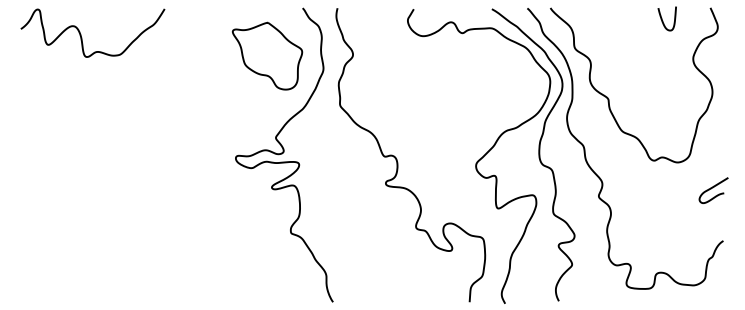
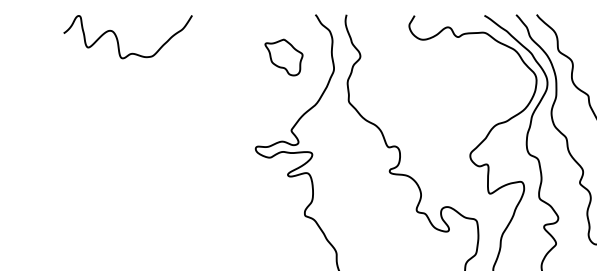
part: (267, 55) -> (284, 57), size x0.6

